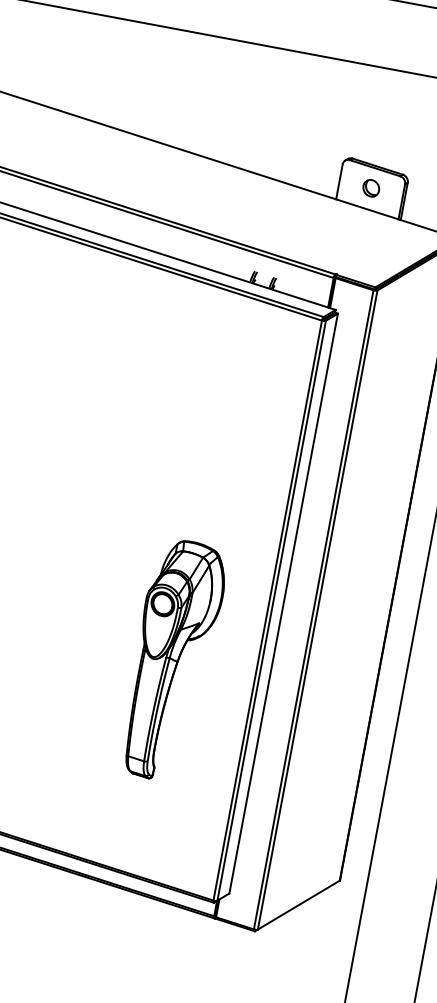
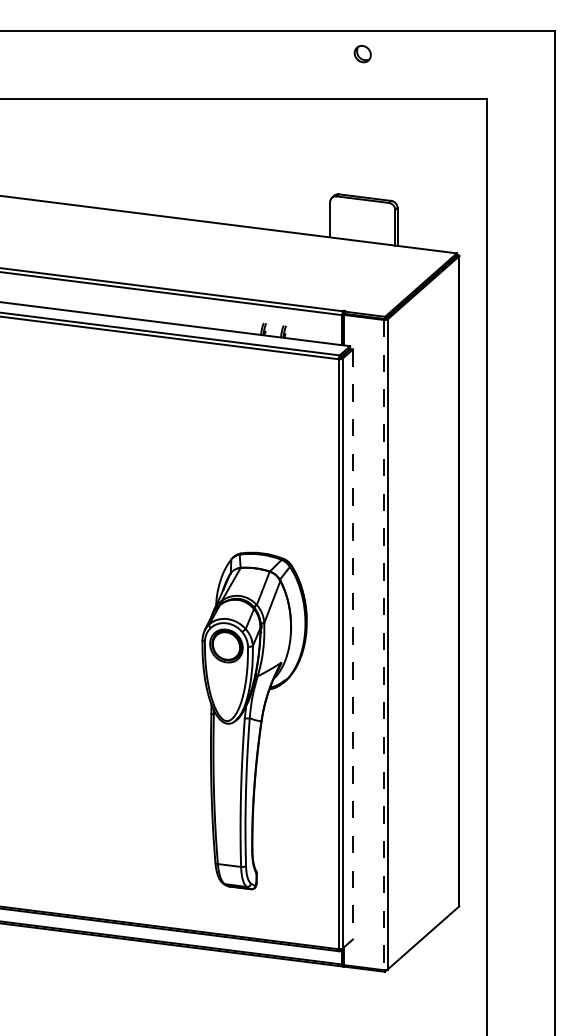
part: (370, 188) -> (362, 54), moved
line: (284, 603) -> (353, 644), solid -> dashed
line: (313, 610) -> (383, 645), solid -> dashed
part: (172, 660) -> (254, 720), size x1.4

